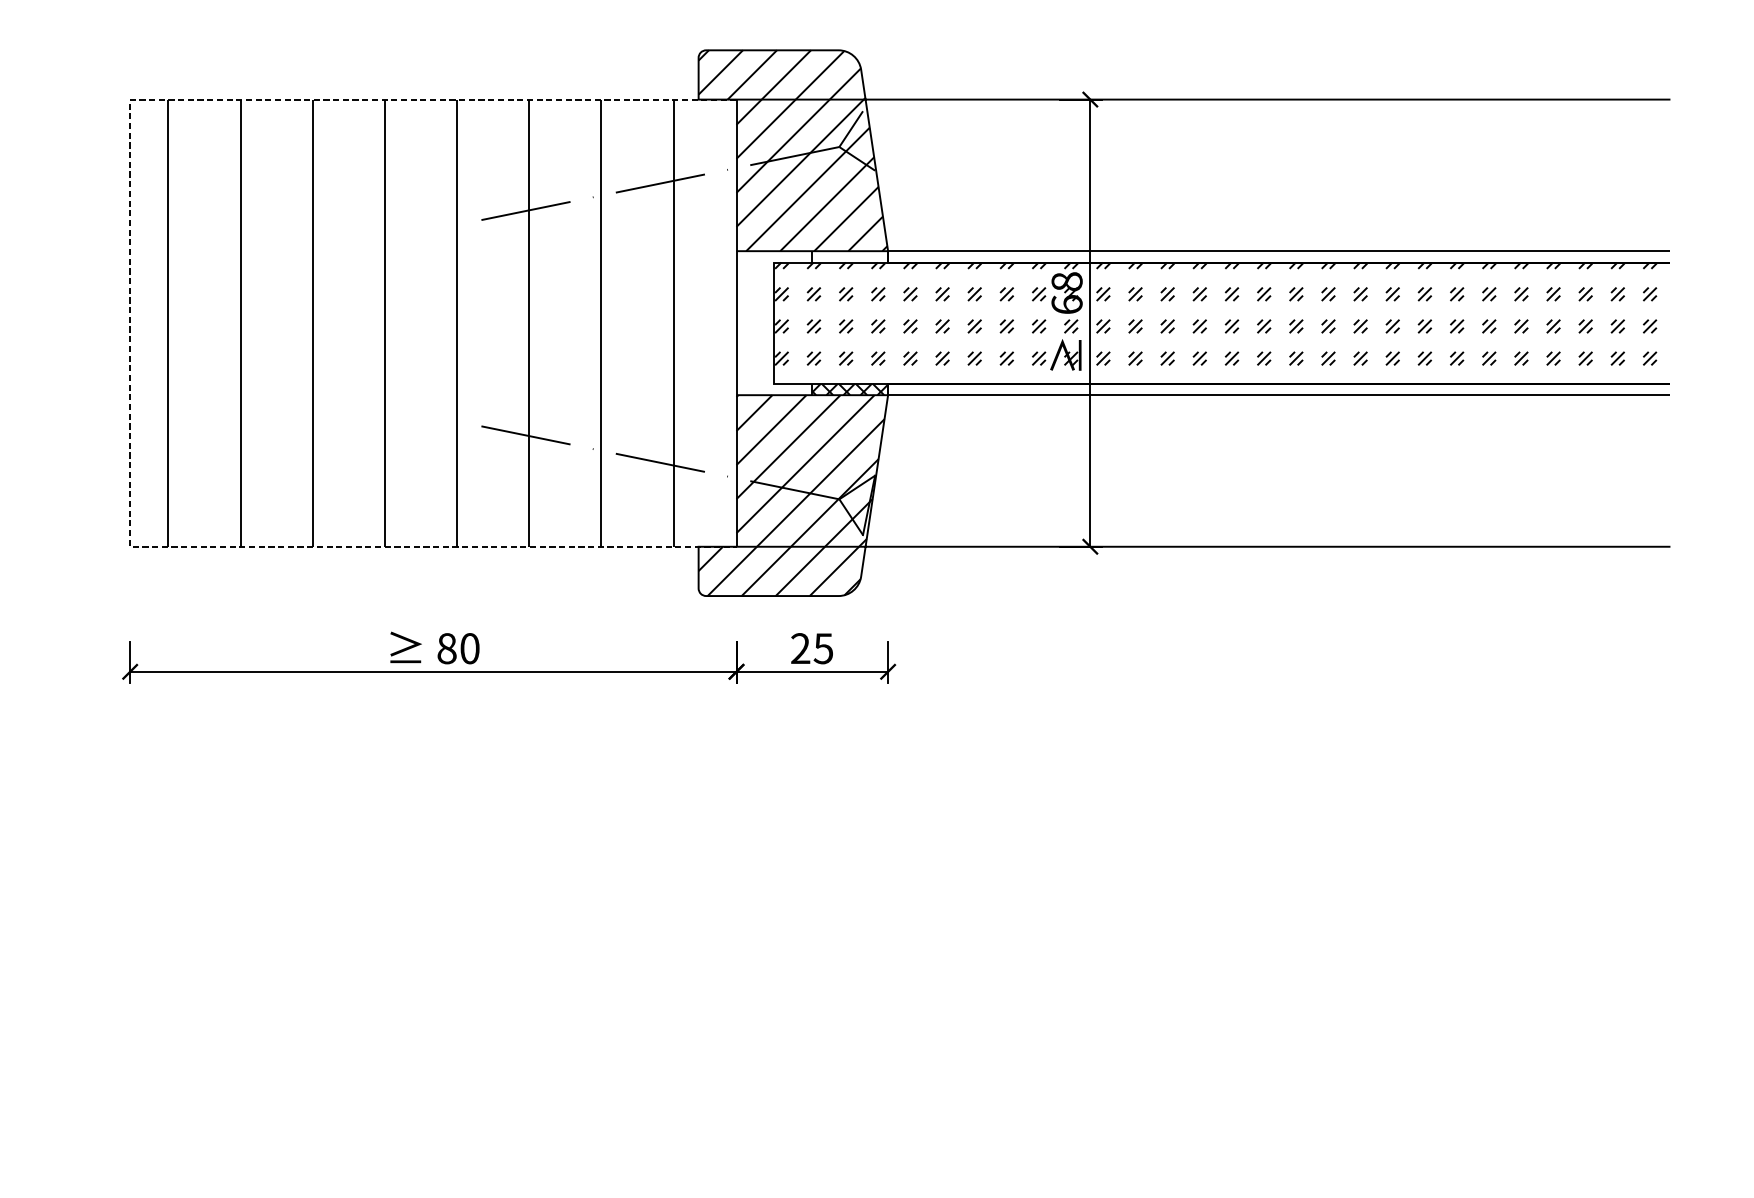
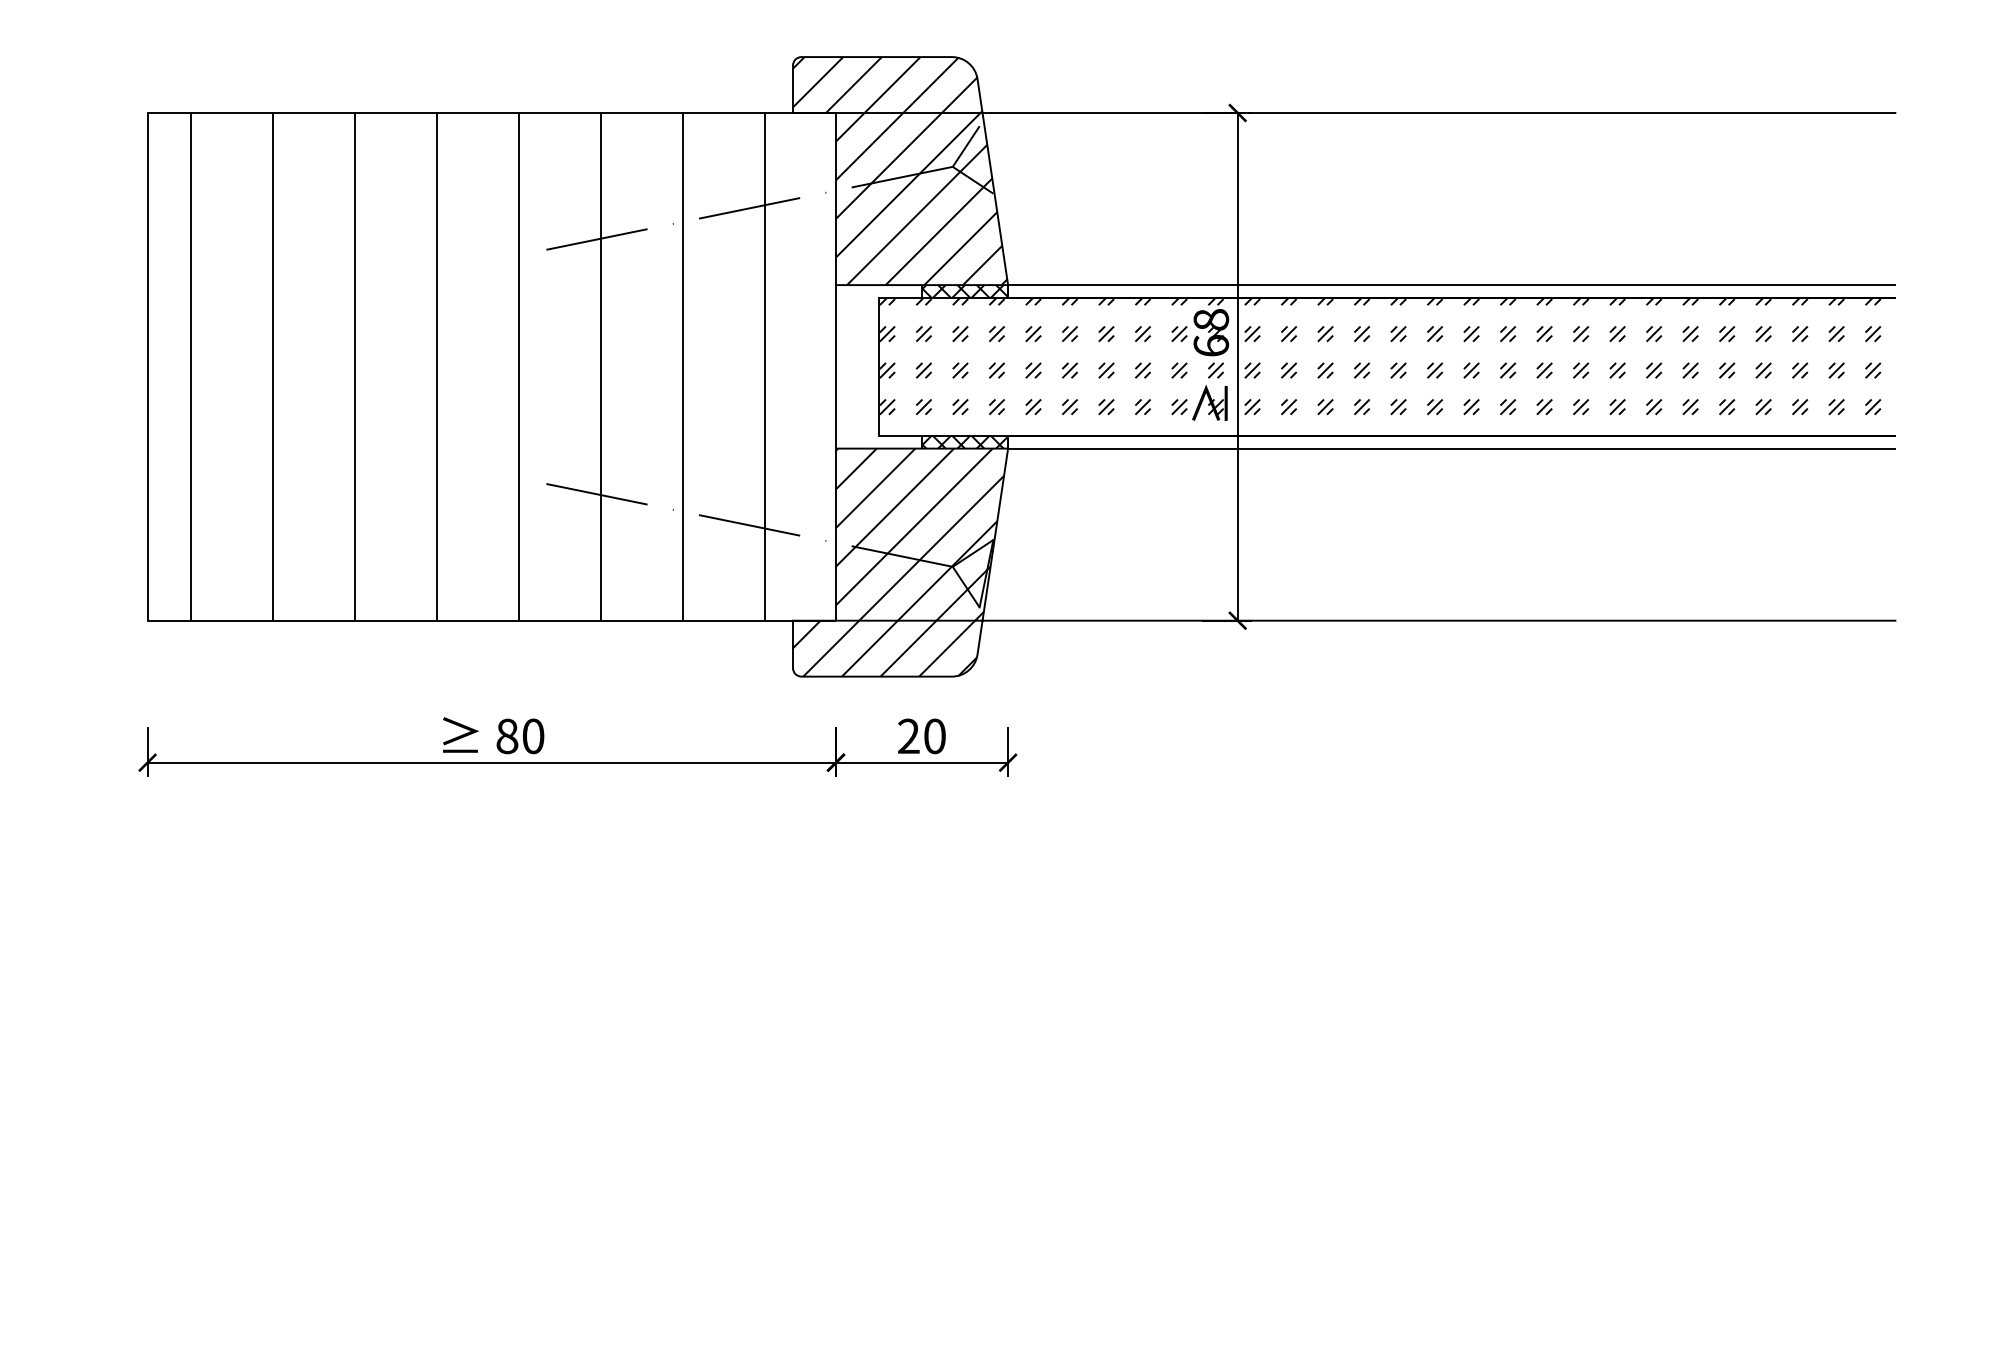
hatch: (850, 256) -> (965, 291), added
line: (130, 322) -> (147, 366), dashed -> solid
text: (823, 648) -> (934, 736), 25 -> 20

